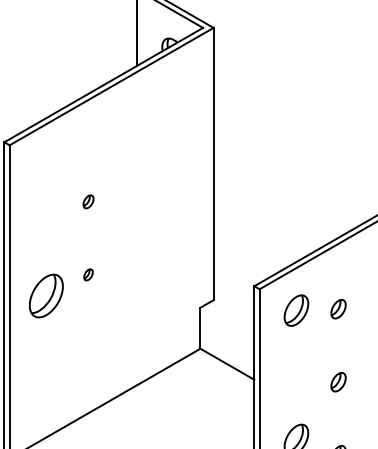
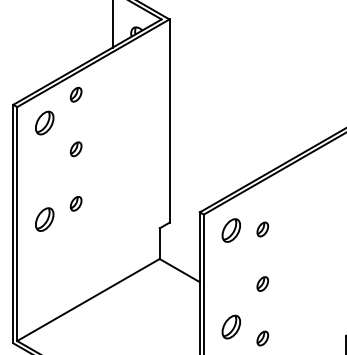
part: (87, 128) -> (75, 94), added
part: (46, 165) -> (44, 122), added
part: (87, 202) -> (75, 149), size x1.43
part: (87, 274) -> (75, 203), size x1.67
part: (46, 295) -> (44, 219), size x0.71

